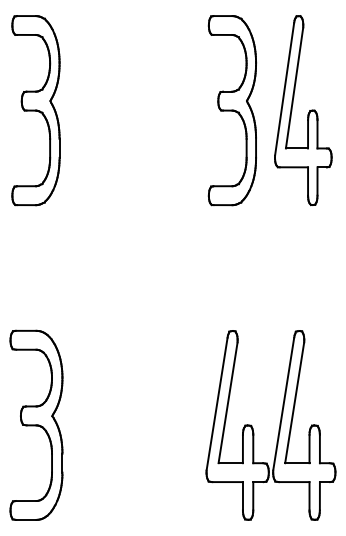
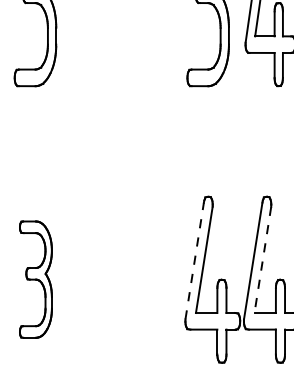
line: (217, 403) -> (195, 260), solid -> dashed
line: (294, 403) -> (262, 260), solid -> dashed
part: (36, 424) -> (35, 278), size x0.7

